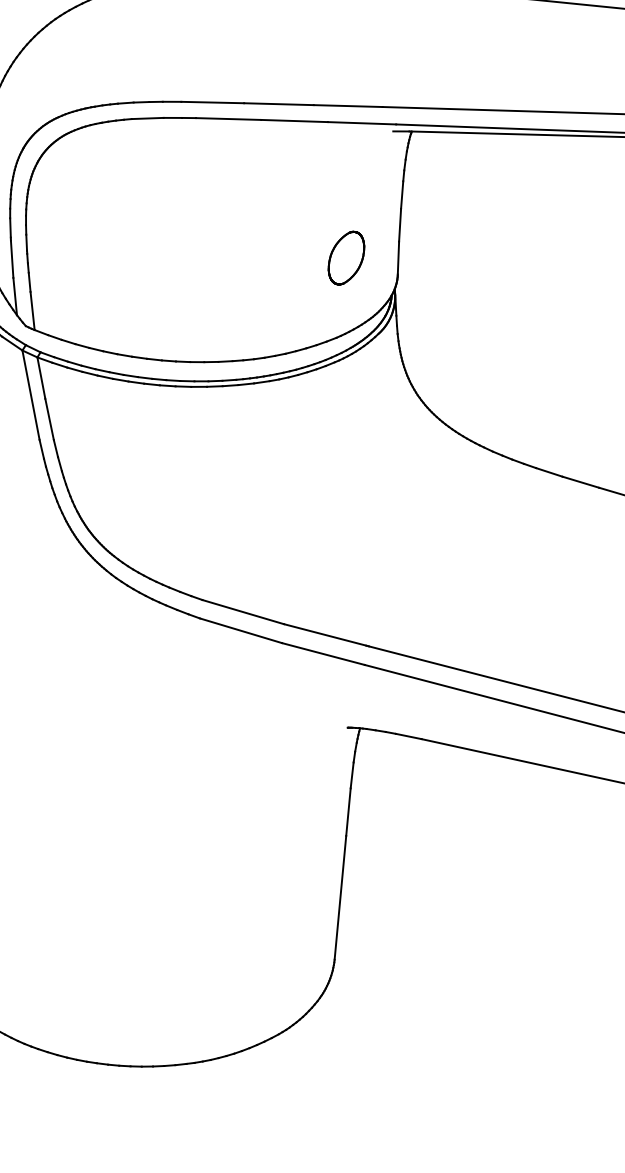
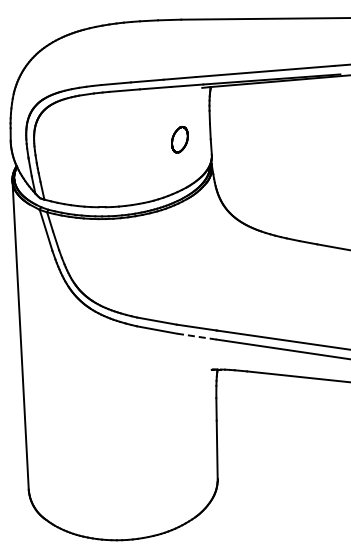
part: (345, 257) -> (179, 139), moved
line: (323, 653) -> (196, 336), solid -> dashed

